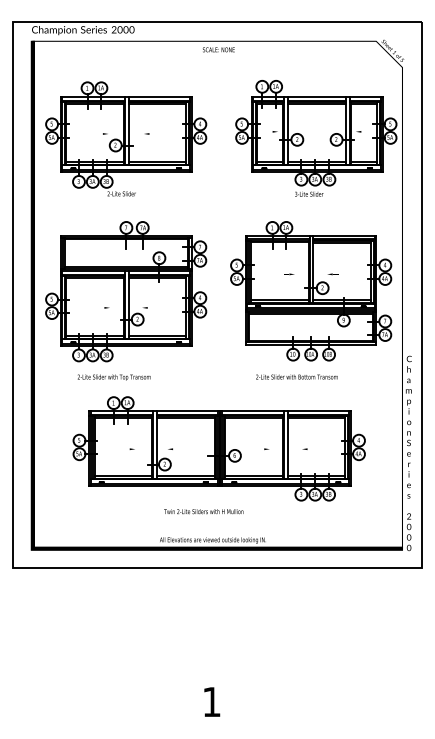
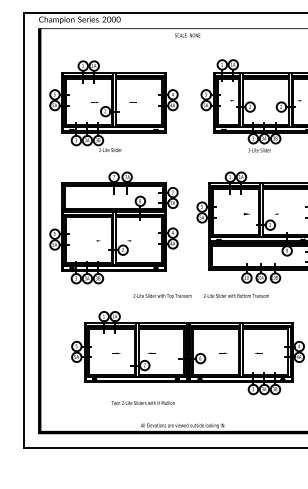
part: (289, 274) -> (243, 214), size x1.6
text: (296, 376) -> (236, 295), moved
text: (113, 377) -> (161, 296), moved
text: (203, 511) -> (142, 402), moved

